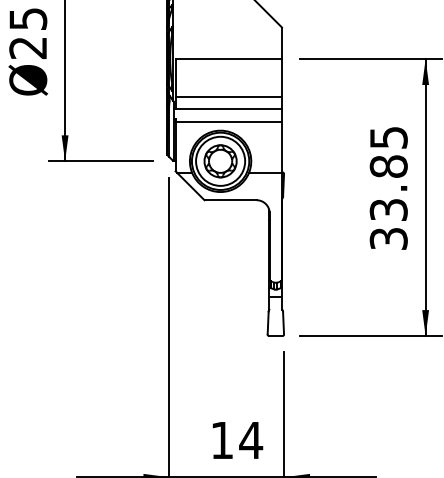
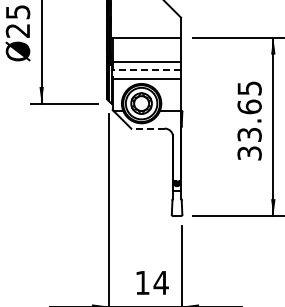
line: (228, 109) -> (146, 70), solid -> dashed
text: (388, 165) -> (249, 106), 33.85 -> 33.65
line: (231, 200) -> (148, 128), solid -> dashed

